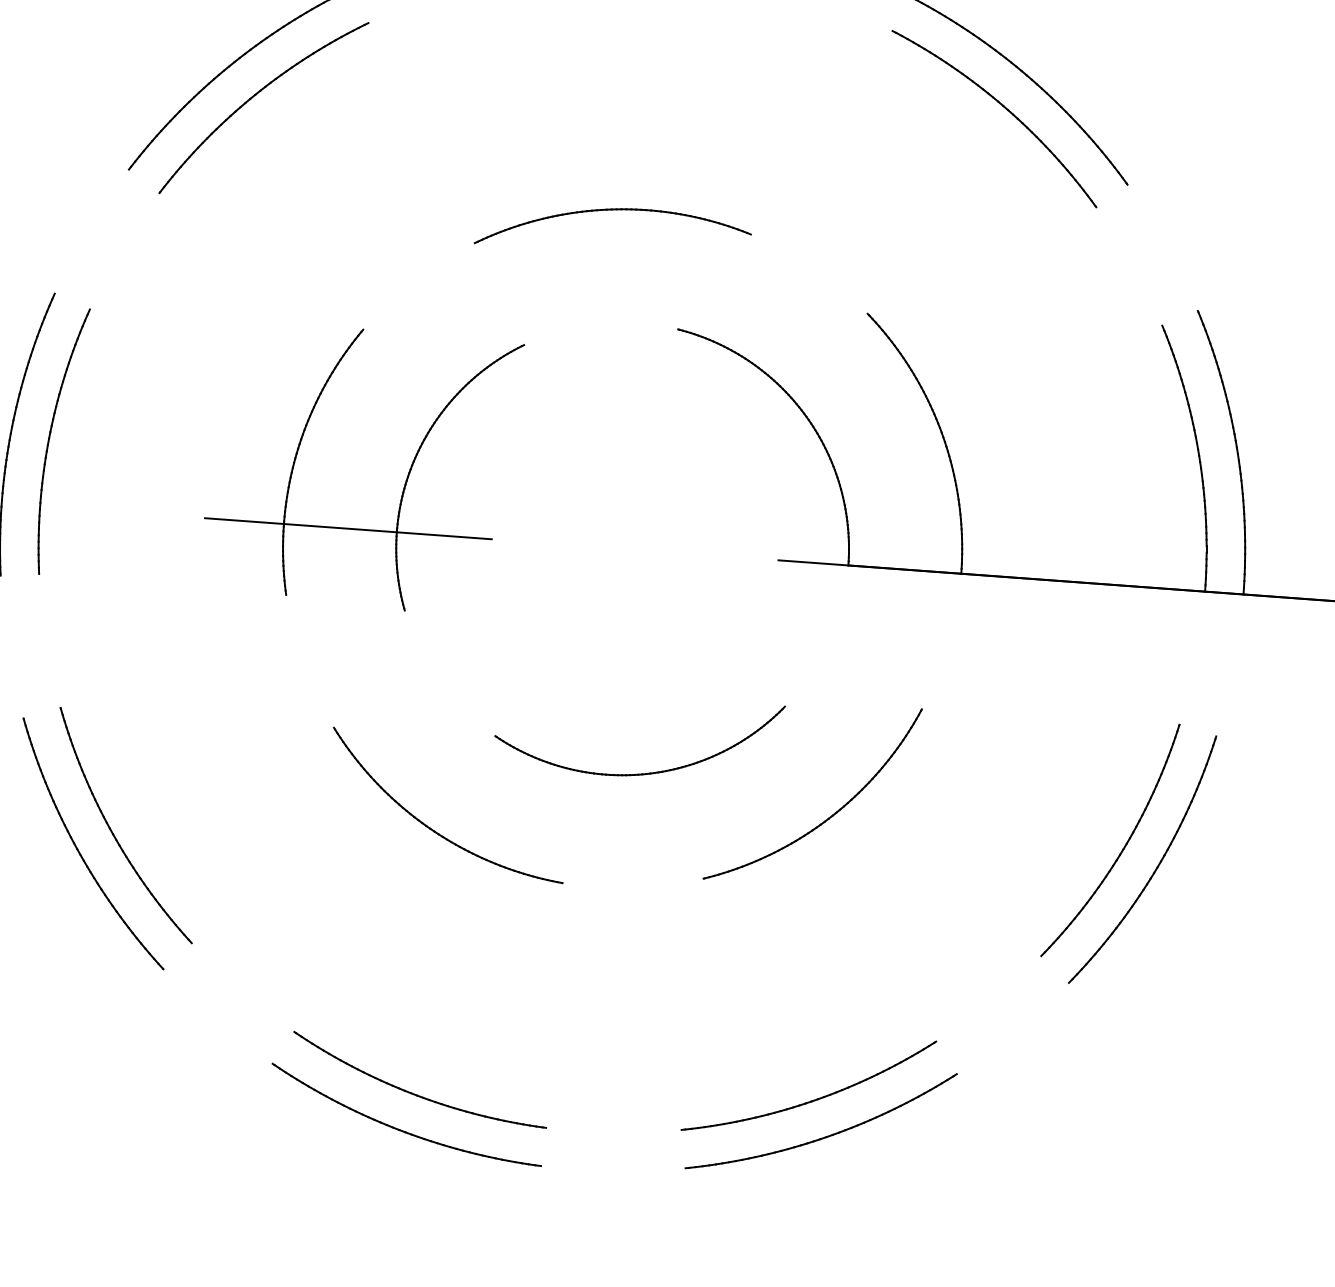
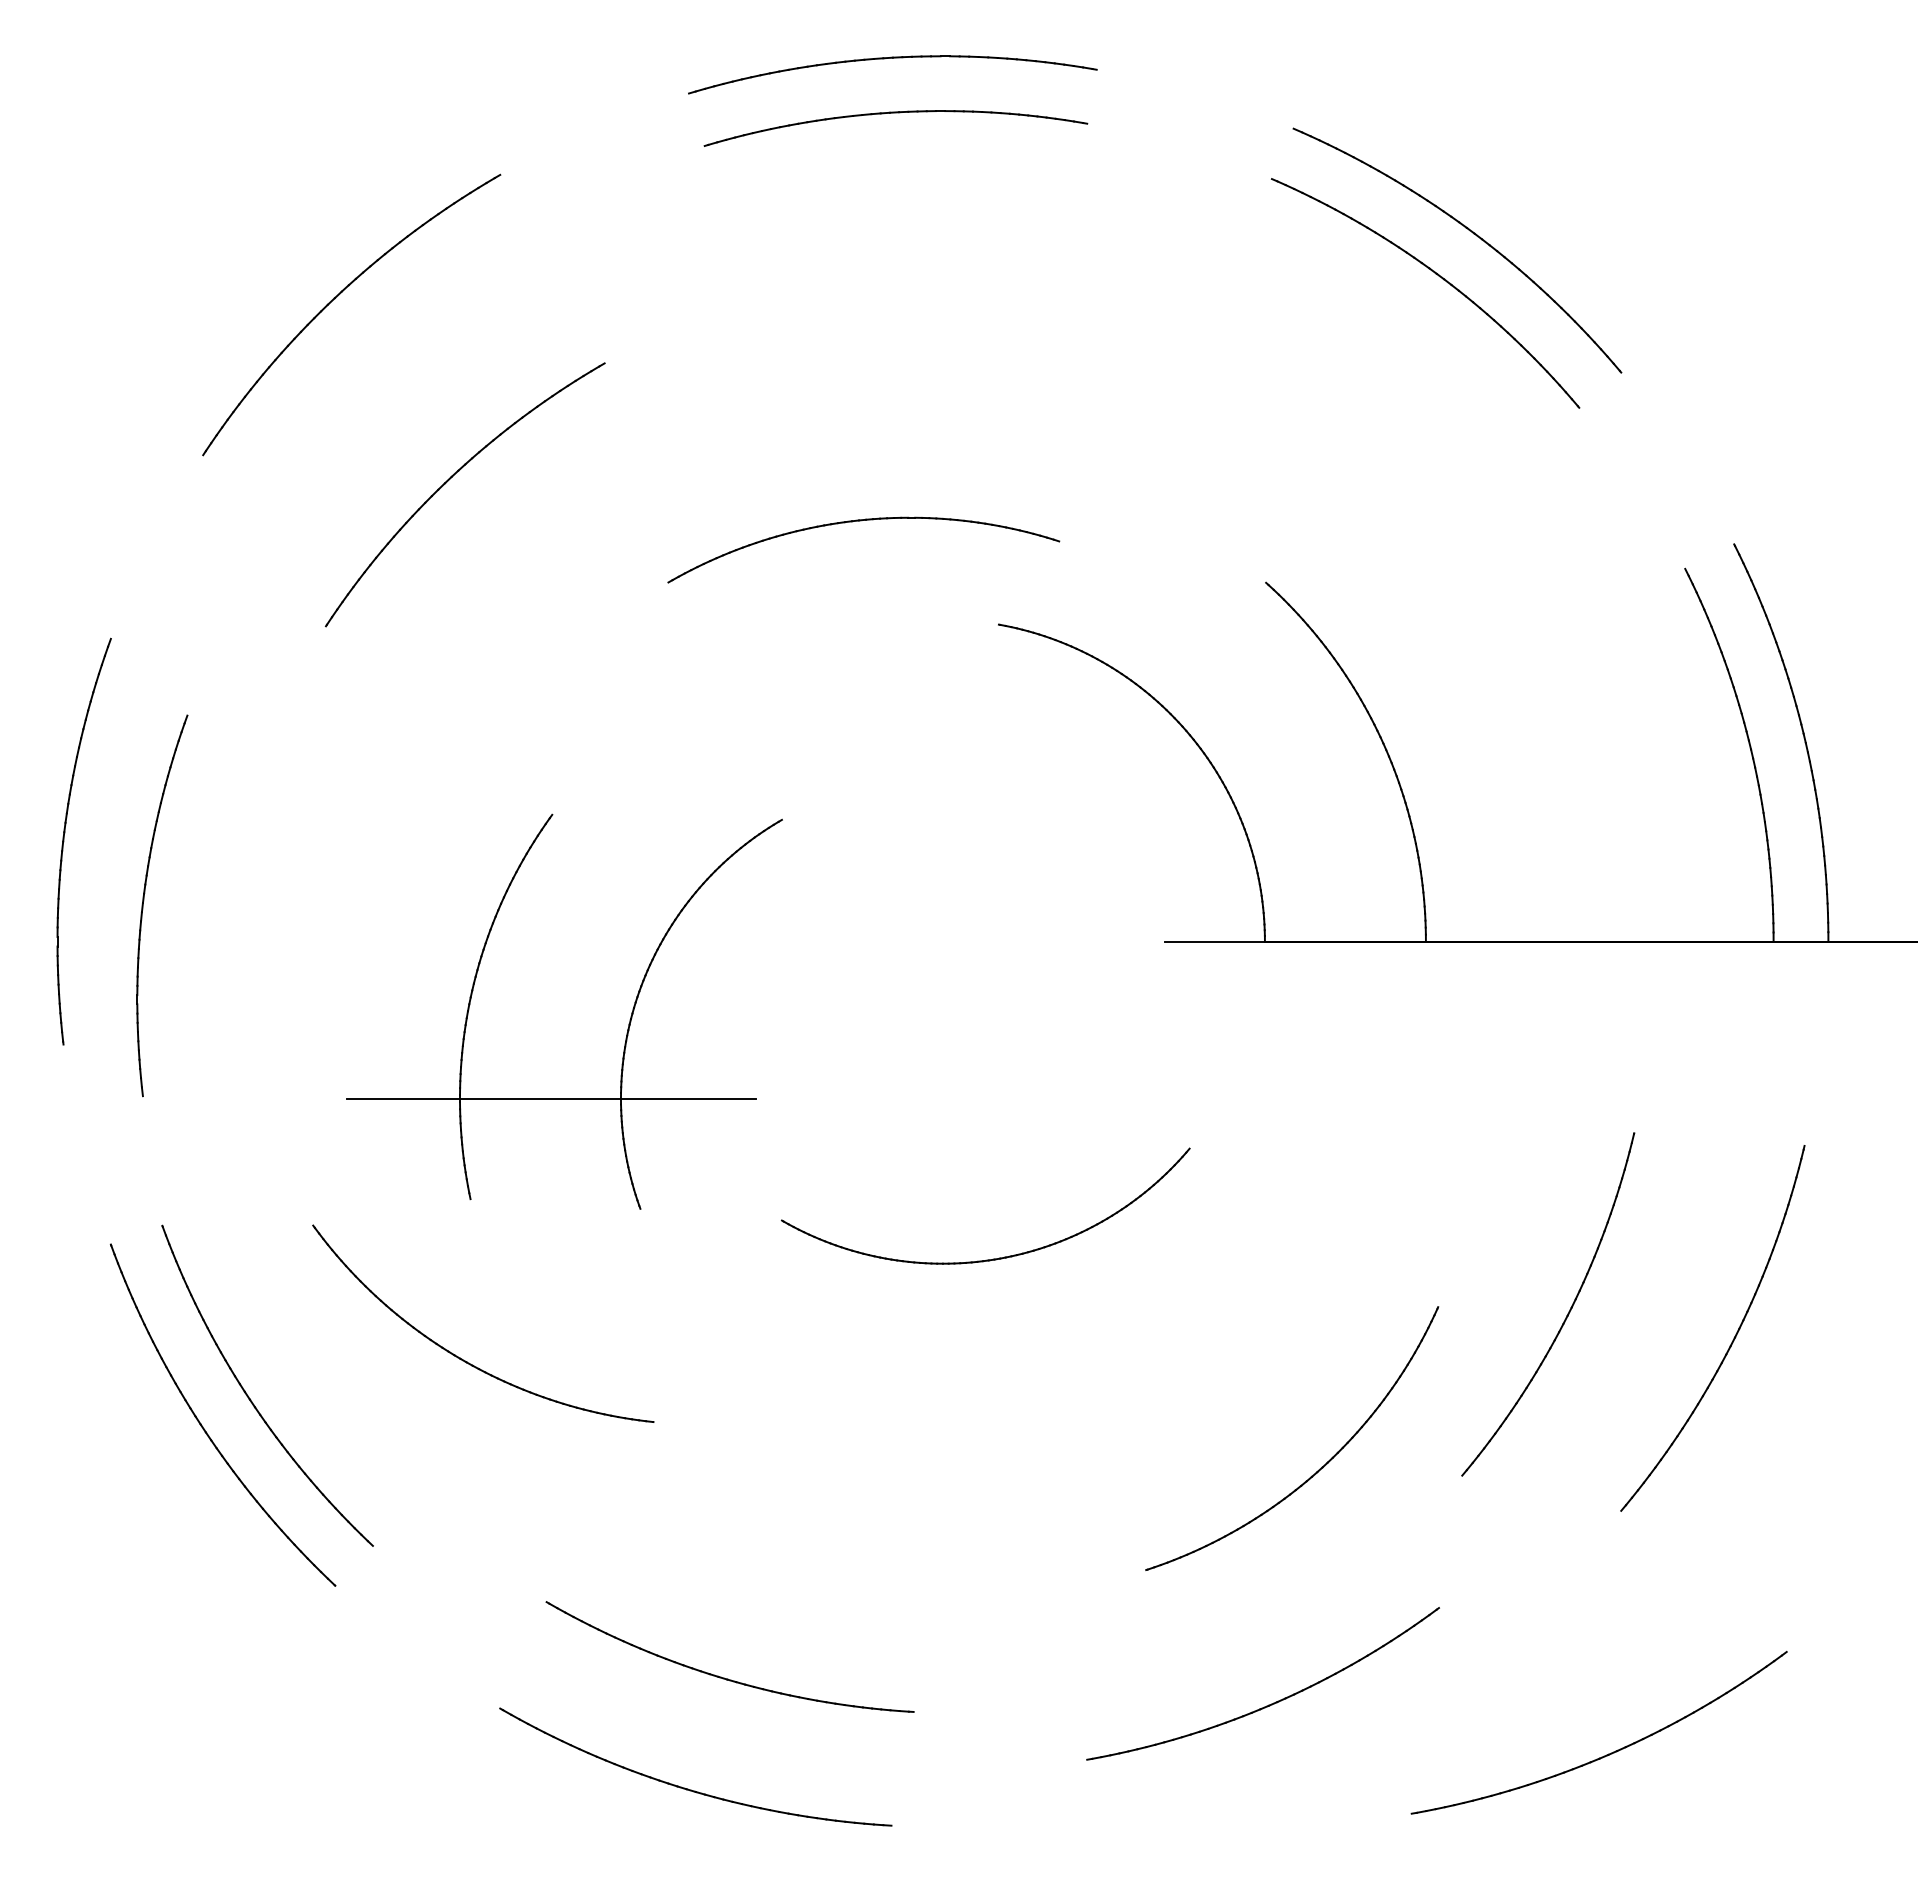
part: (254, 96) -> (450, 479), moved
part: (613, 210) -> (861, 521), moved
part: (50, 437) -> (144, 901), moved
part: (405, 479) -> (628, 1023), moved
part: (830, 816) -> (1319, 1468), moved
part: (431, 828) -> (462, 1358), moved
part: (1123, 847) -> (1567, 1313), moved
part: (413, 1093) -> (721, 1676), moved
part: (826, 1136) -> (1608, 1753), moved

